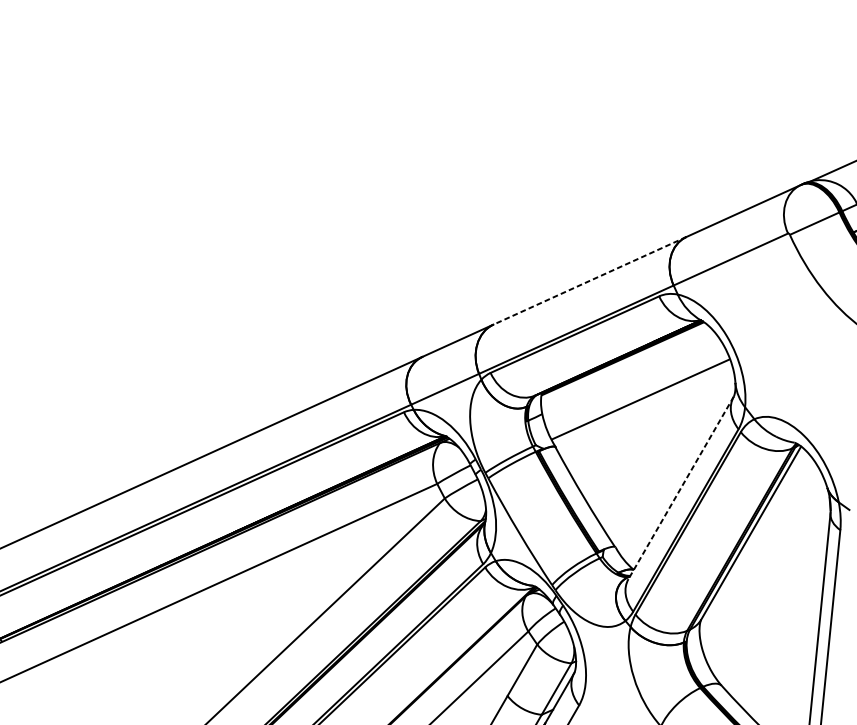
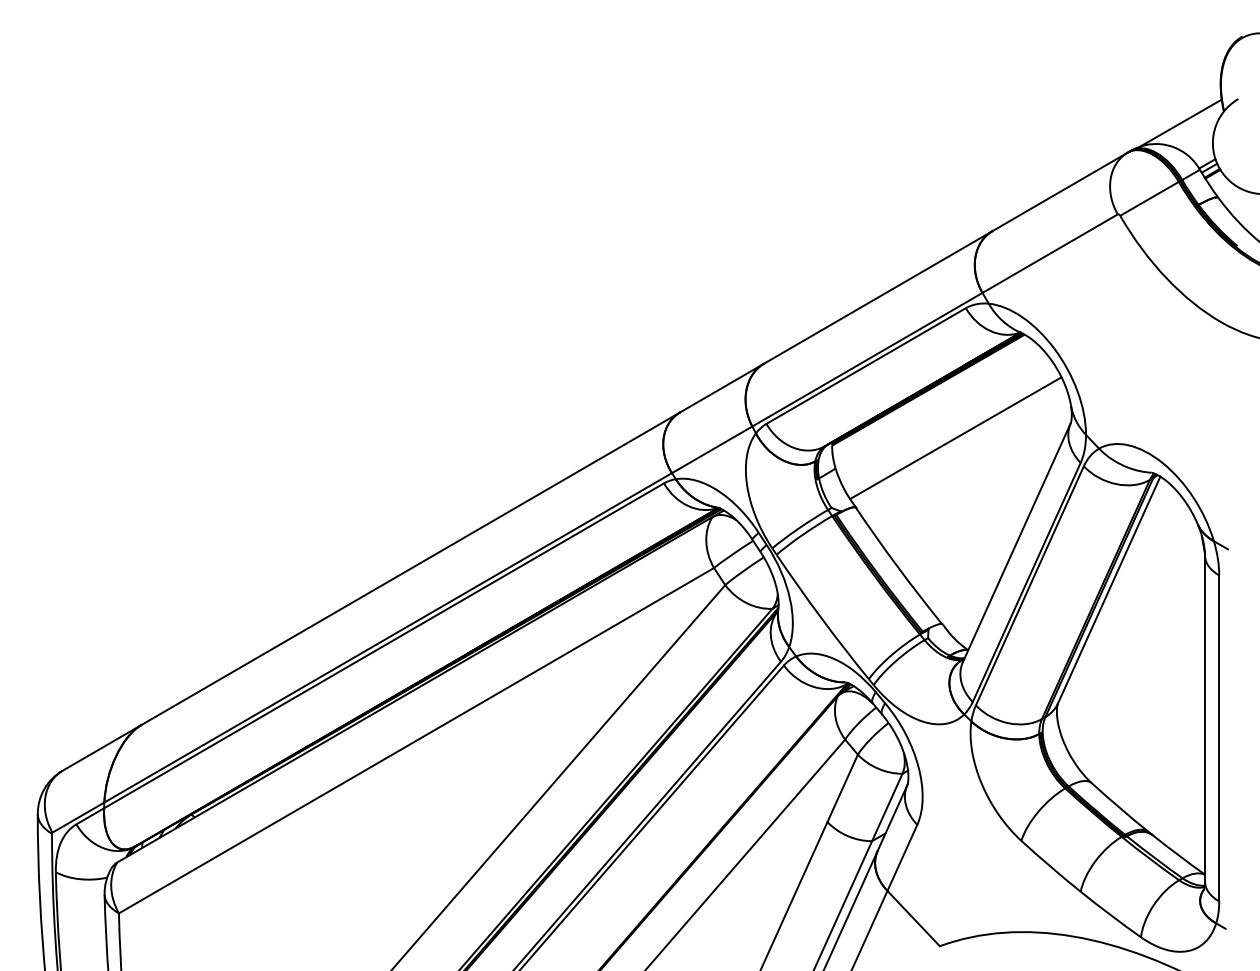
line: (589, 280) -> (877, 297), dashed -> solid
line: (680, 488) -> (1016, 543), dashed -> solid

